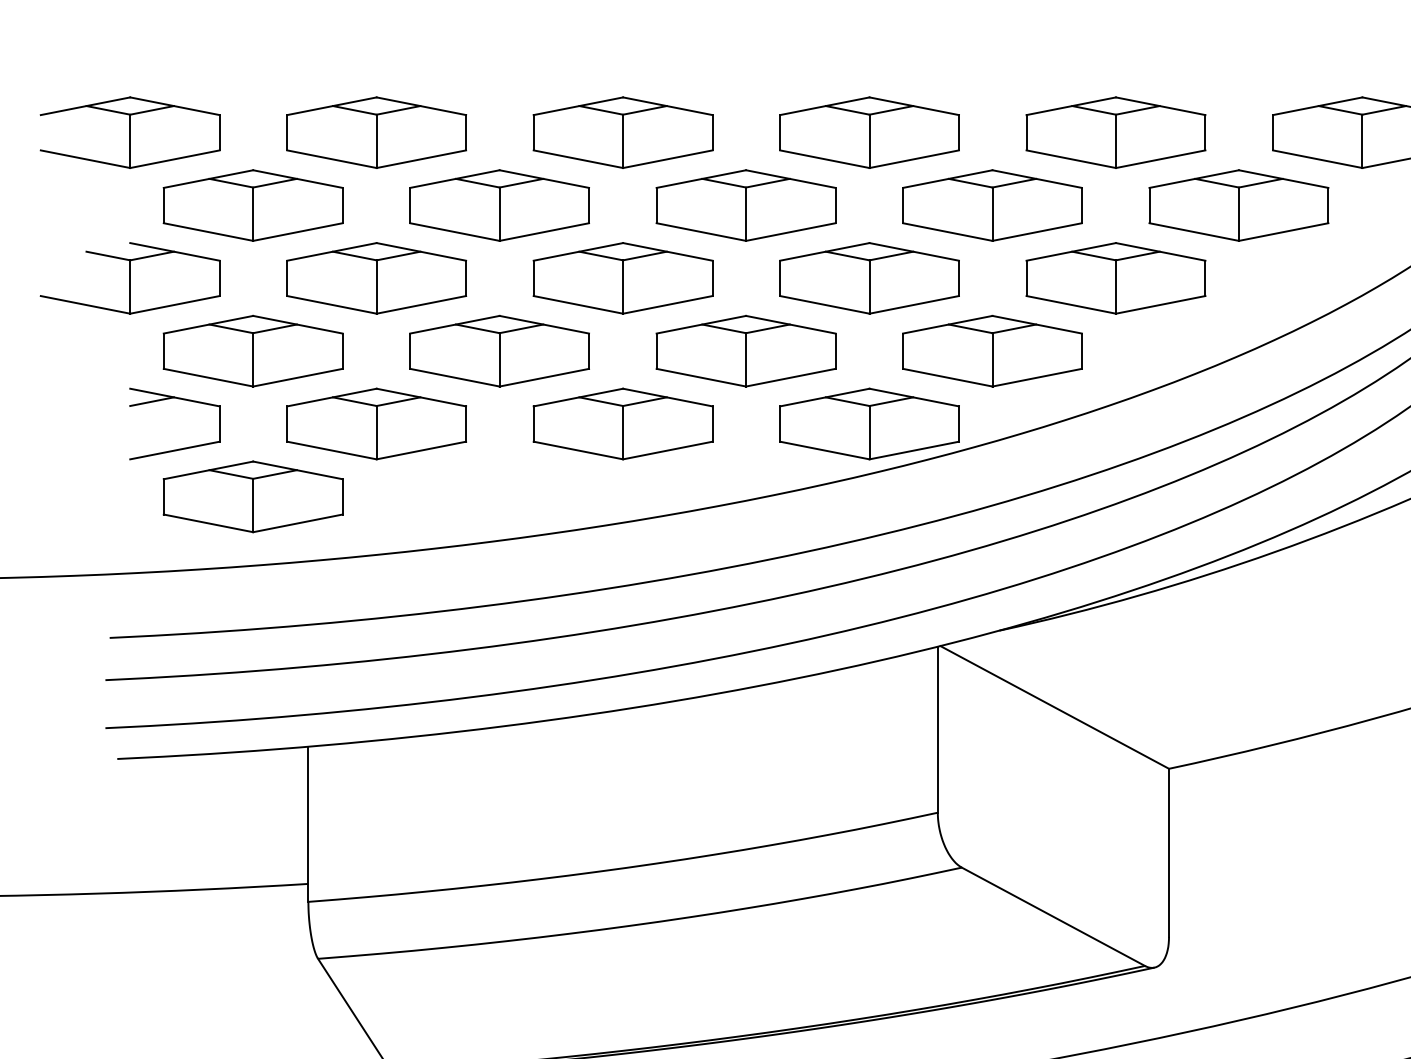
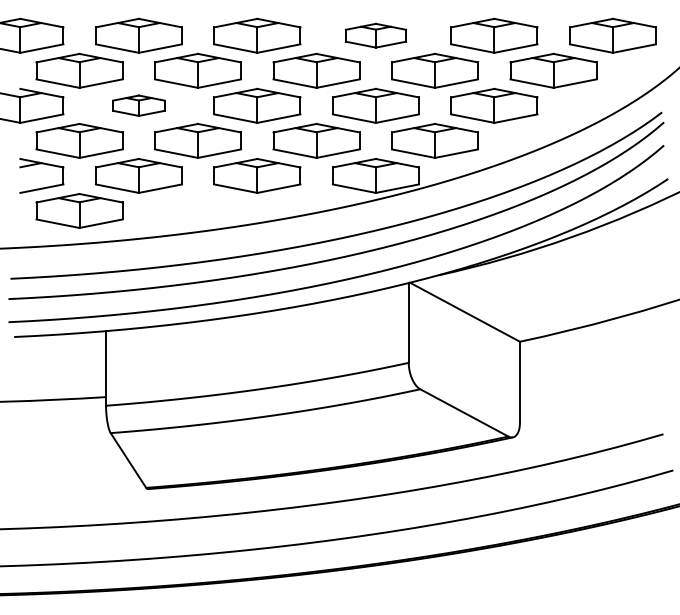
part: (868, 131) -> (375, 35), size x0.7
part: (375, 277) -> (138, 105), size x0.6

